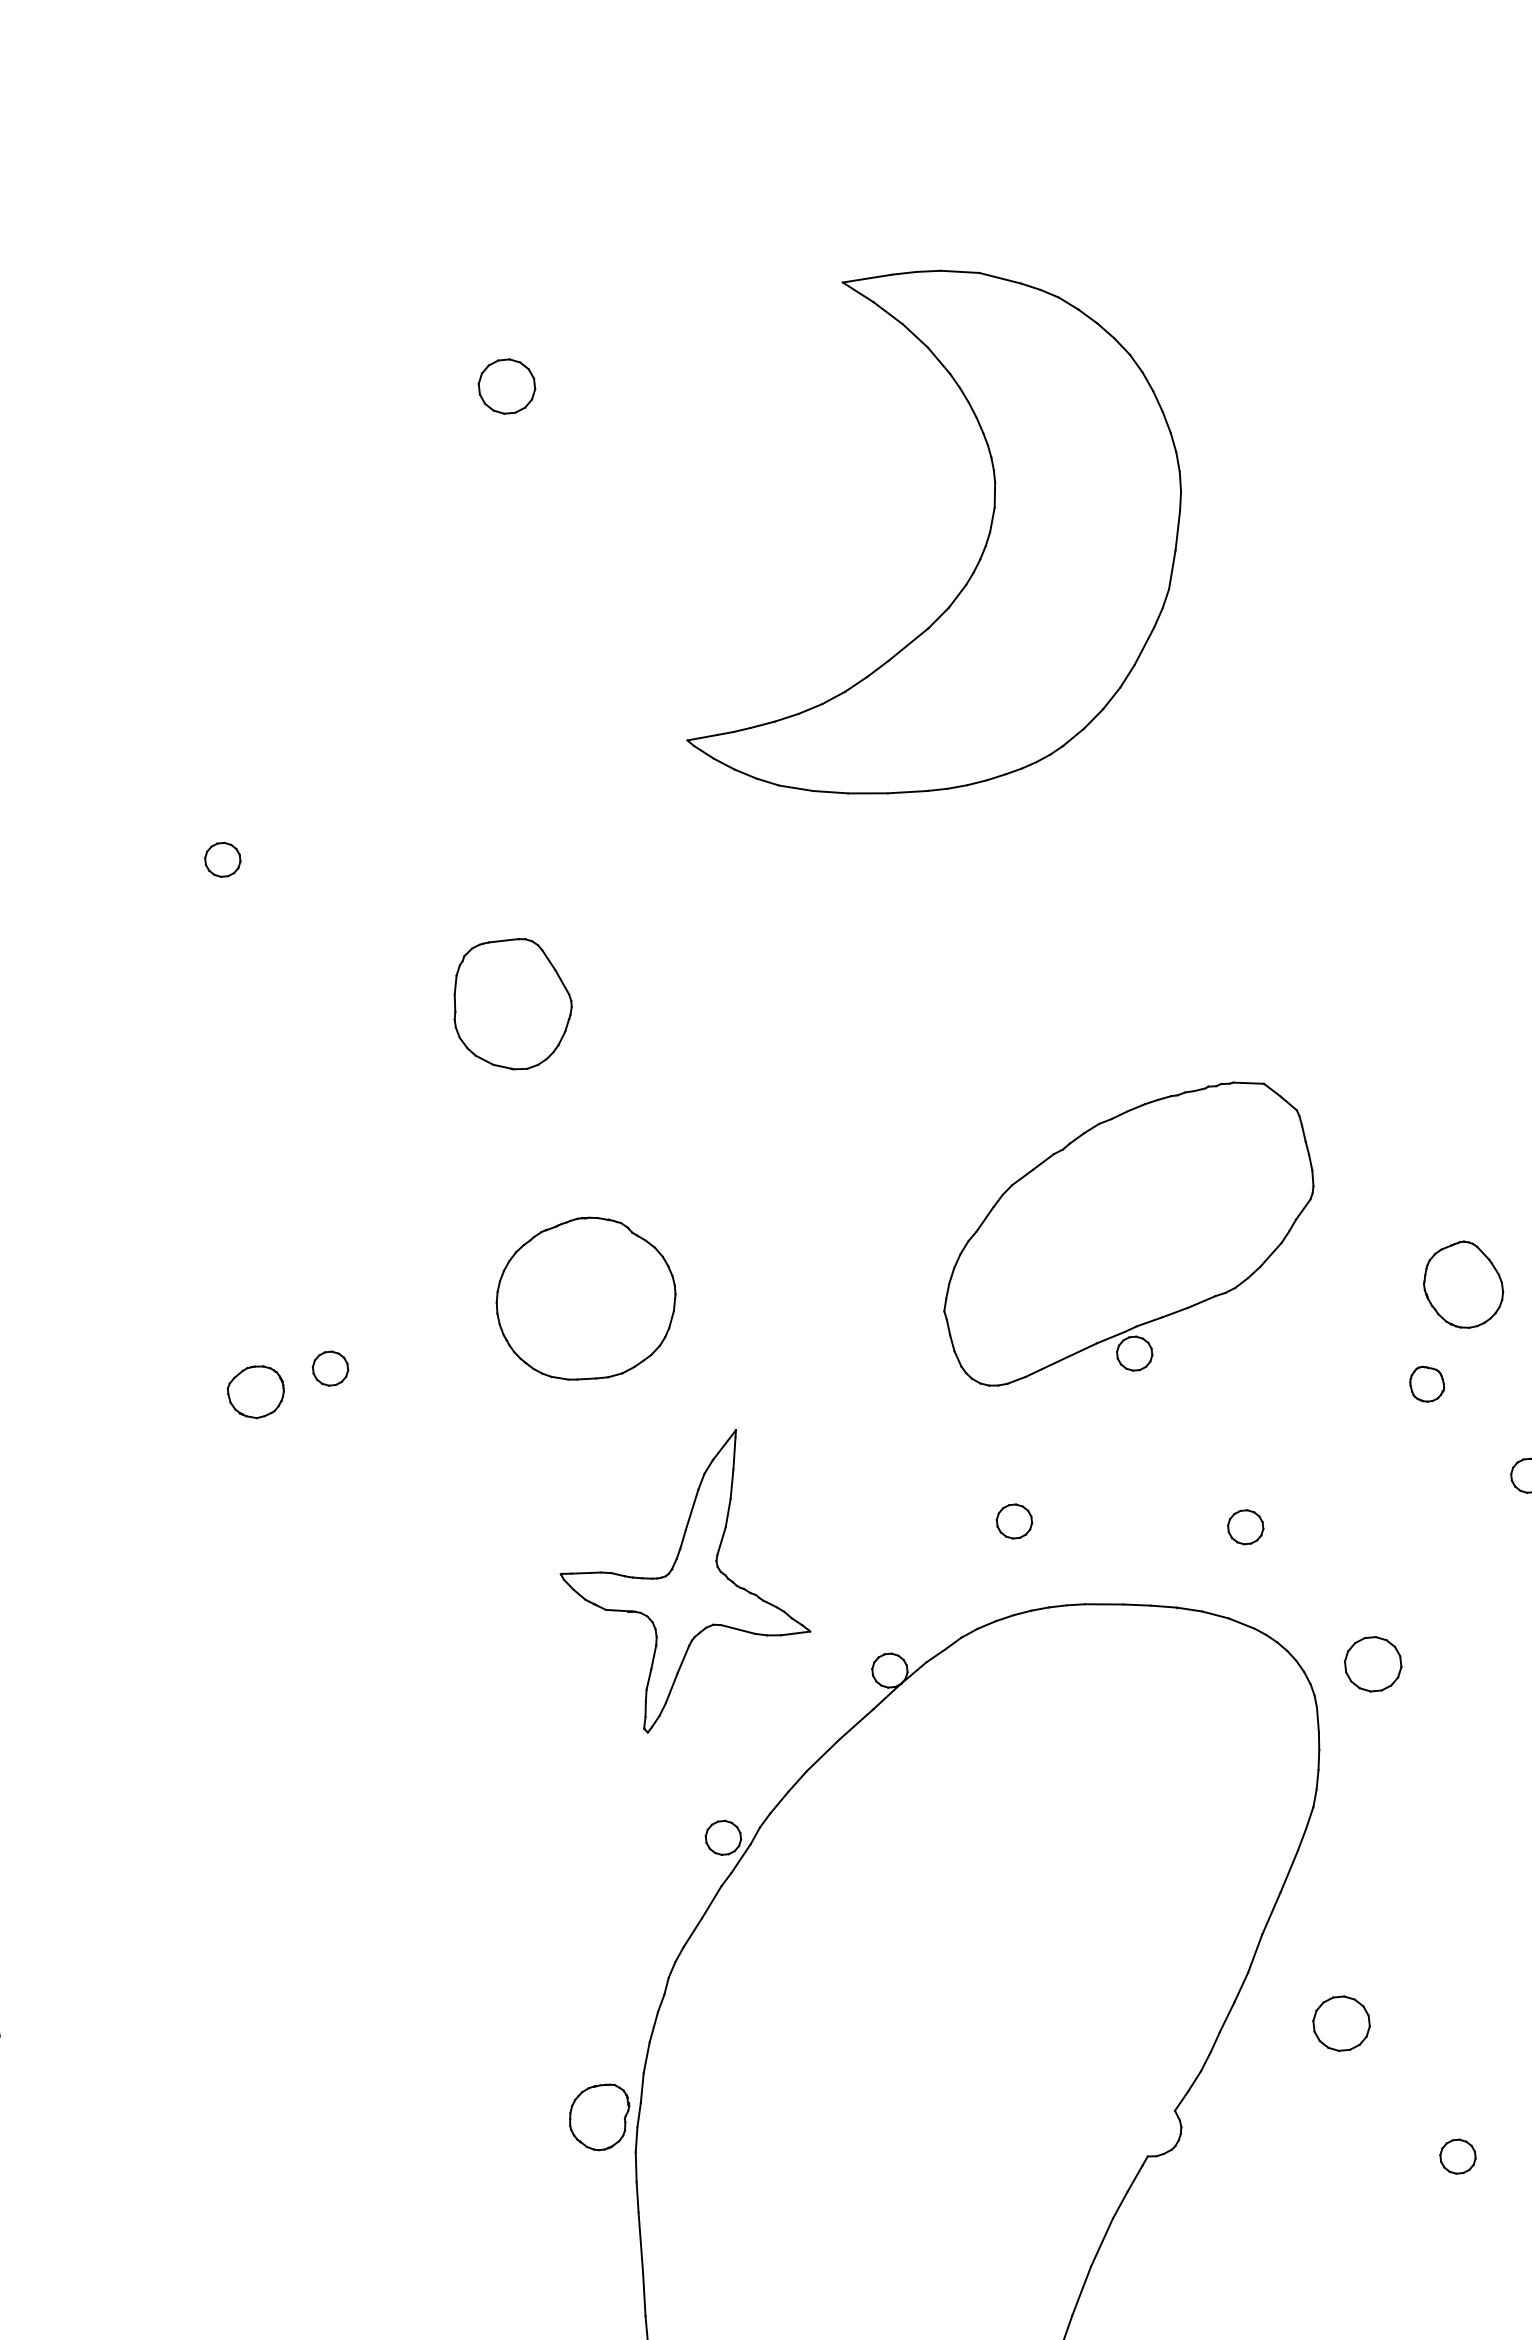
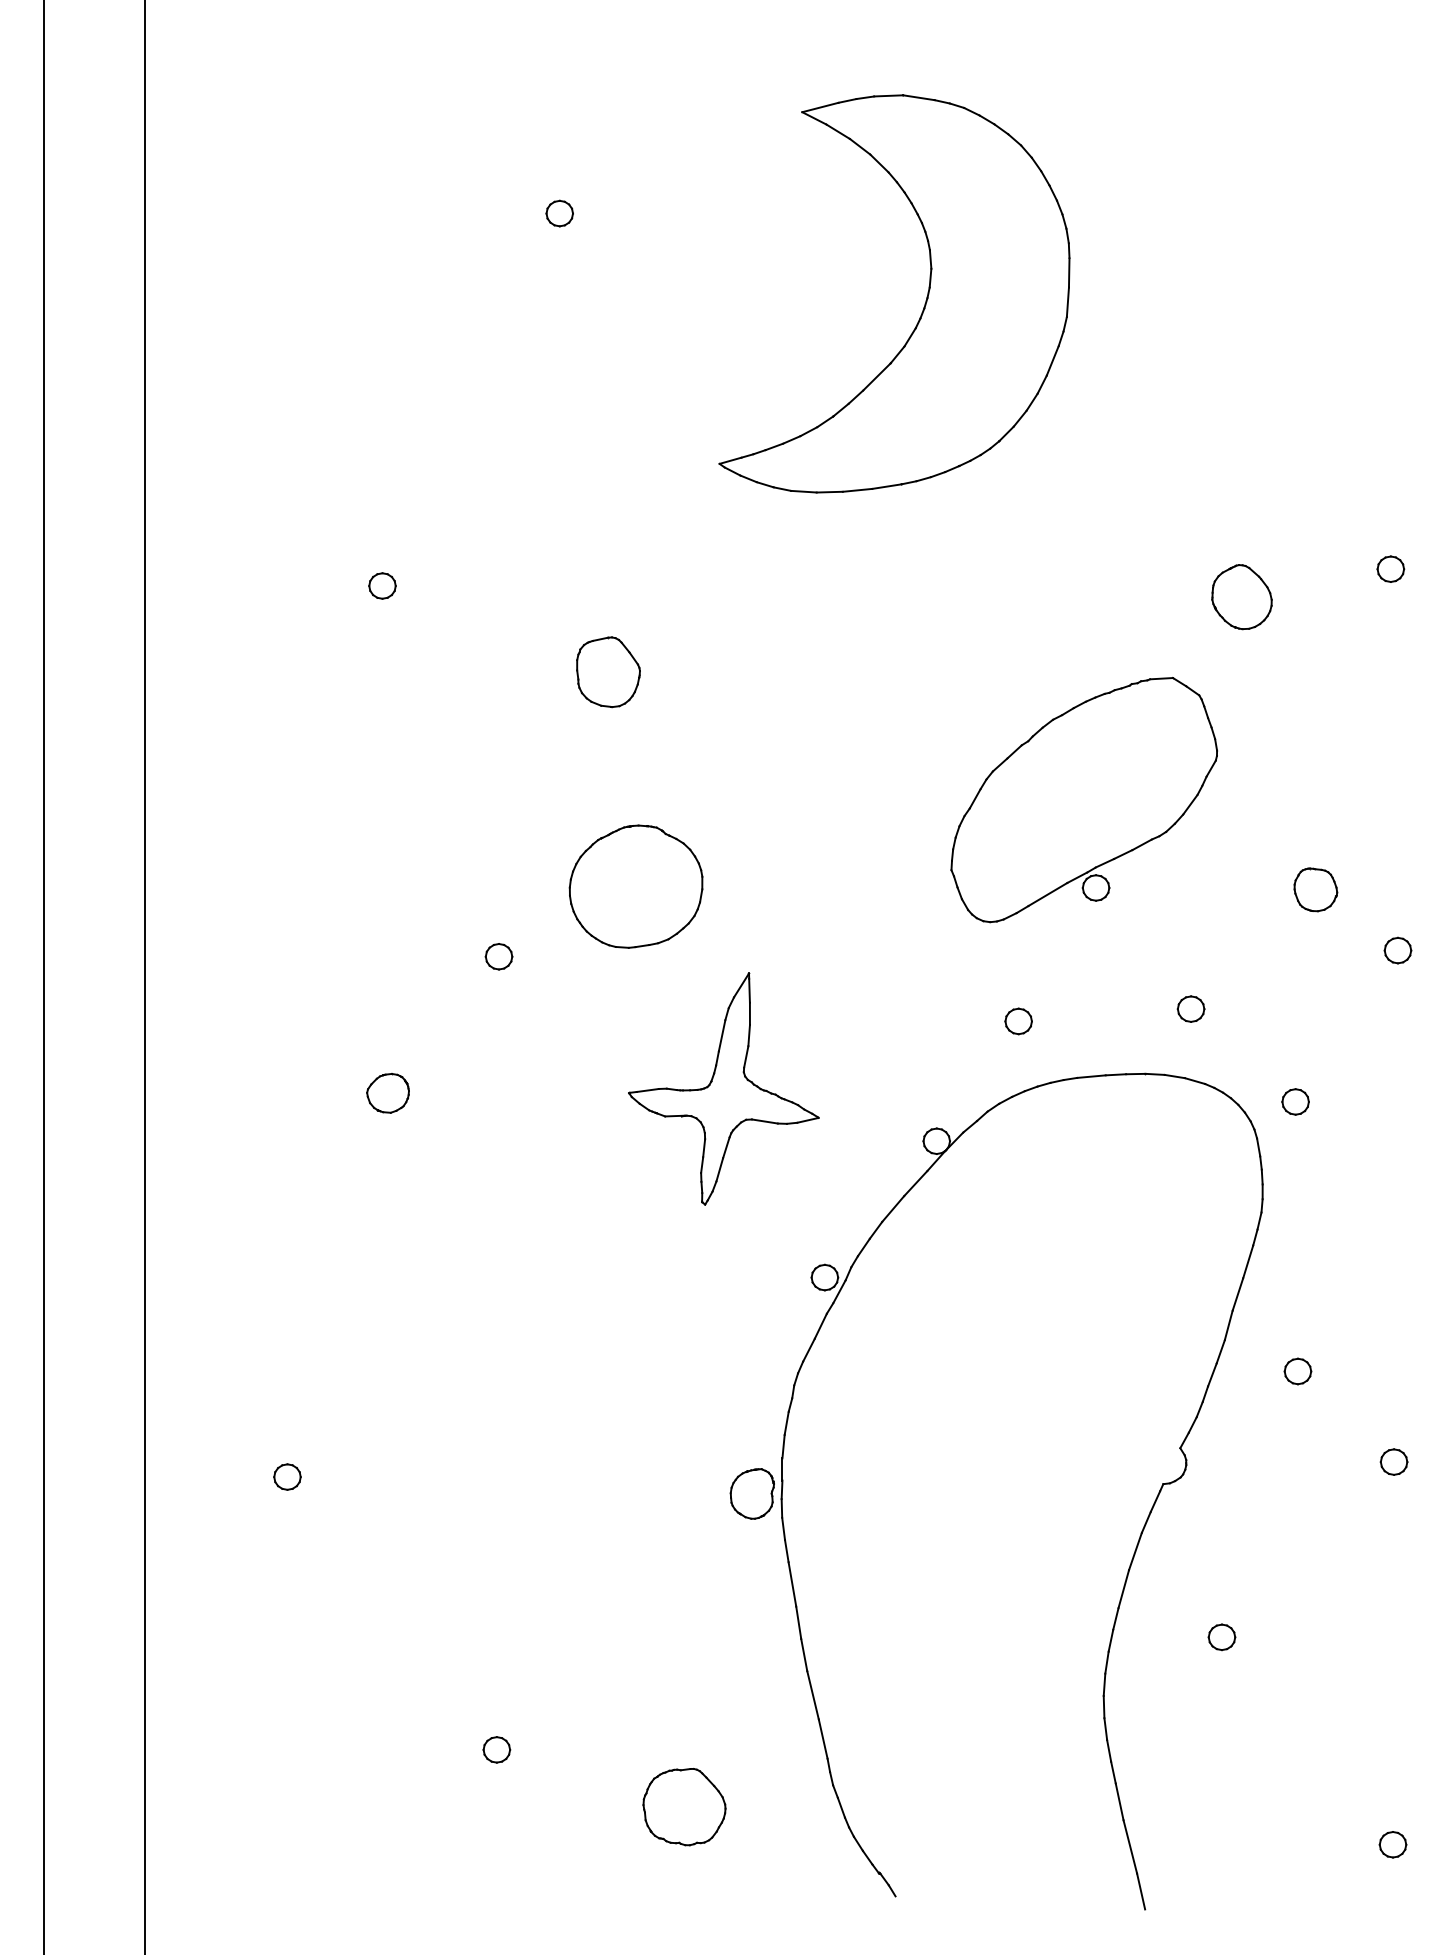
part: (506, 386) -> (559, 213), size x0.62
part: (512, 1004) -> (608, 672), size x0.71
part: (1463, 1285) -> (1241, 597), moved
part: (585, 1298) -> (635, 886), moved
part: (1426, 1383) -> (1315, 889), size x1.67
part: (254, 1391) -> (387, 1093), moved
part: (687, 1580) -> (723, 1088), moved
part: (1372, 1663) -> (1295, 1101), size x0.62
part: (1340, 2023) -> (1297, 1371), size x0.62

